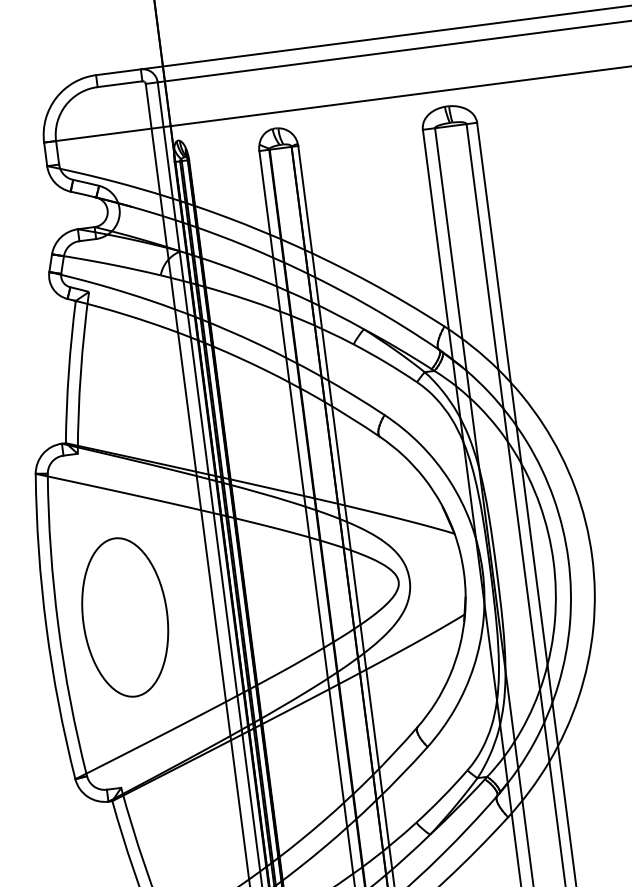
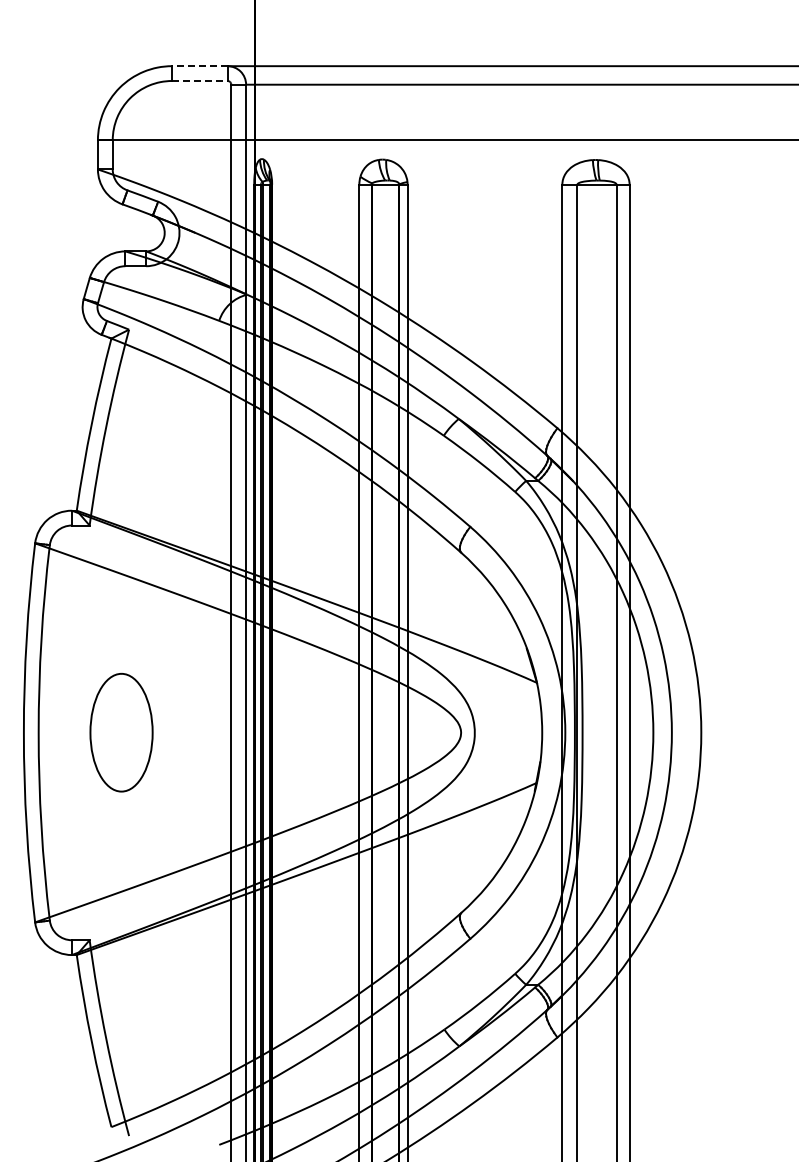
line: (118, 72) -> (199, 66), solid -> dashed
line: (119, 84) -> (199, 81), solid -> dashed
part: (125, 617) -> (121, 732), size x0.6

